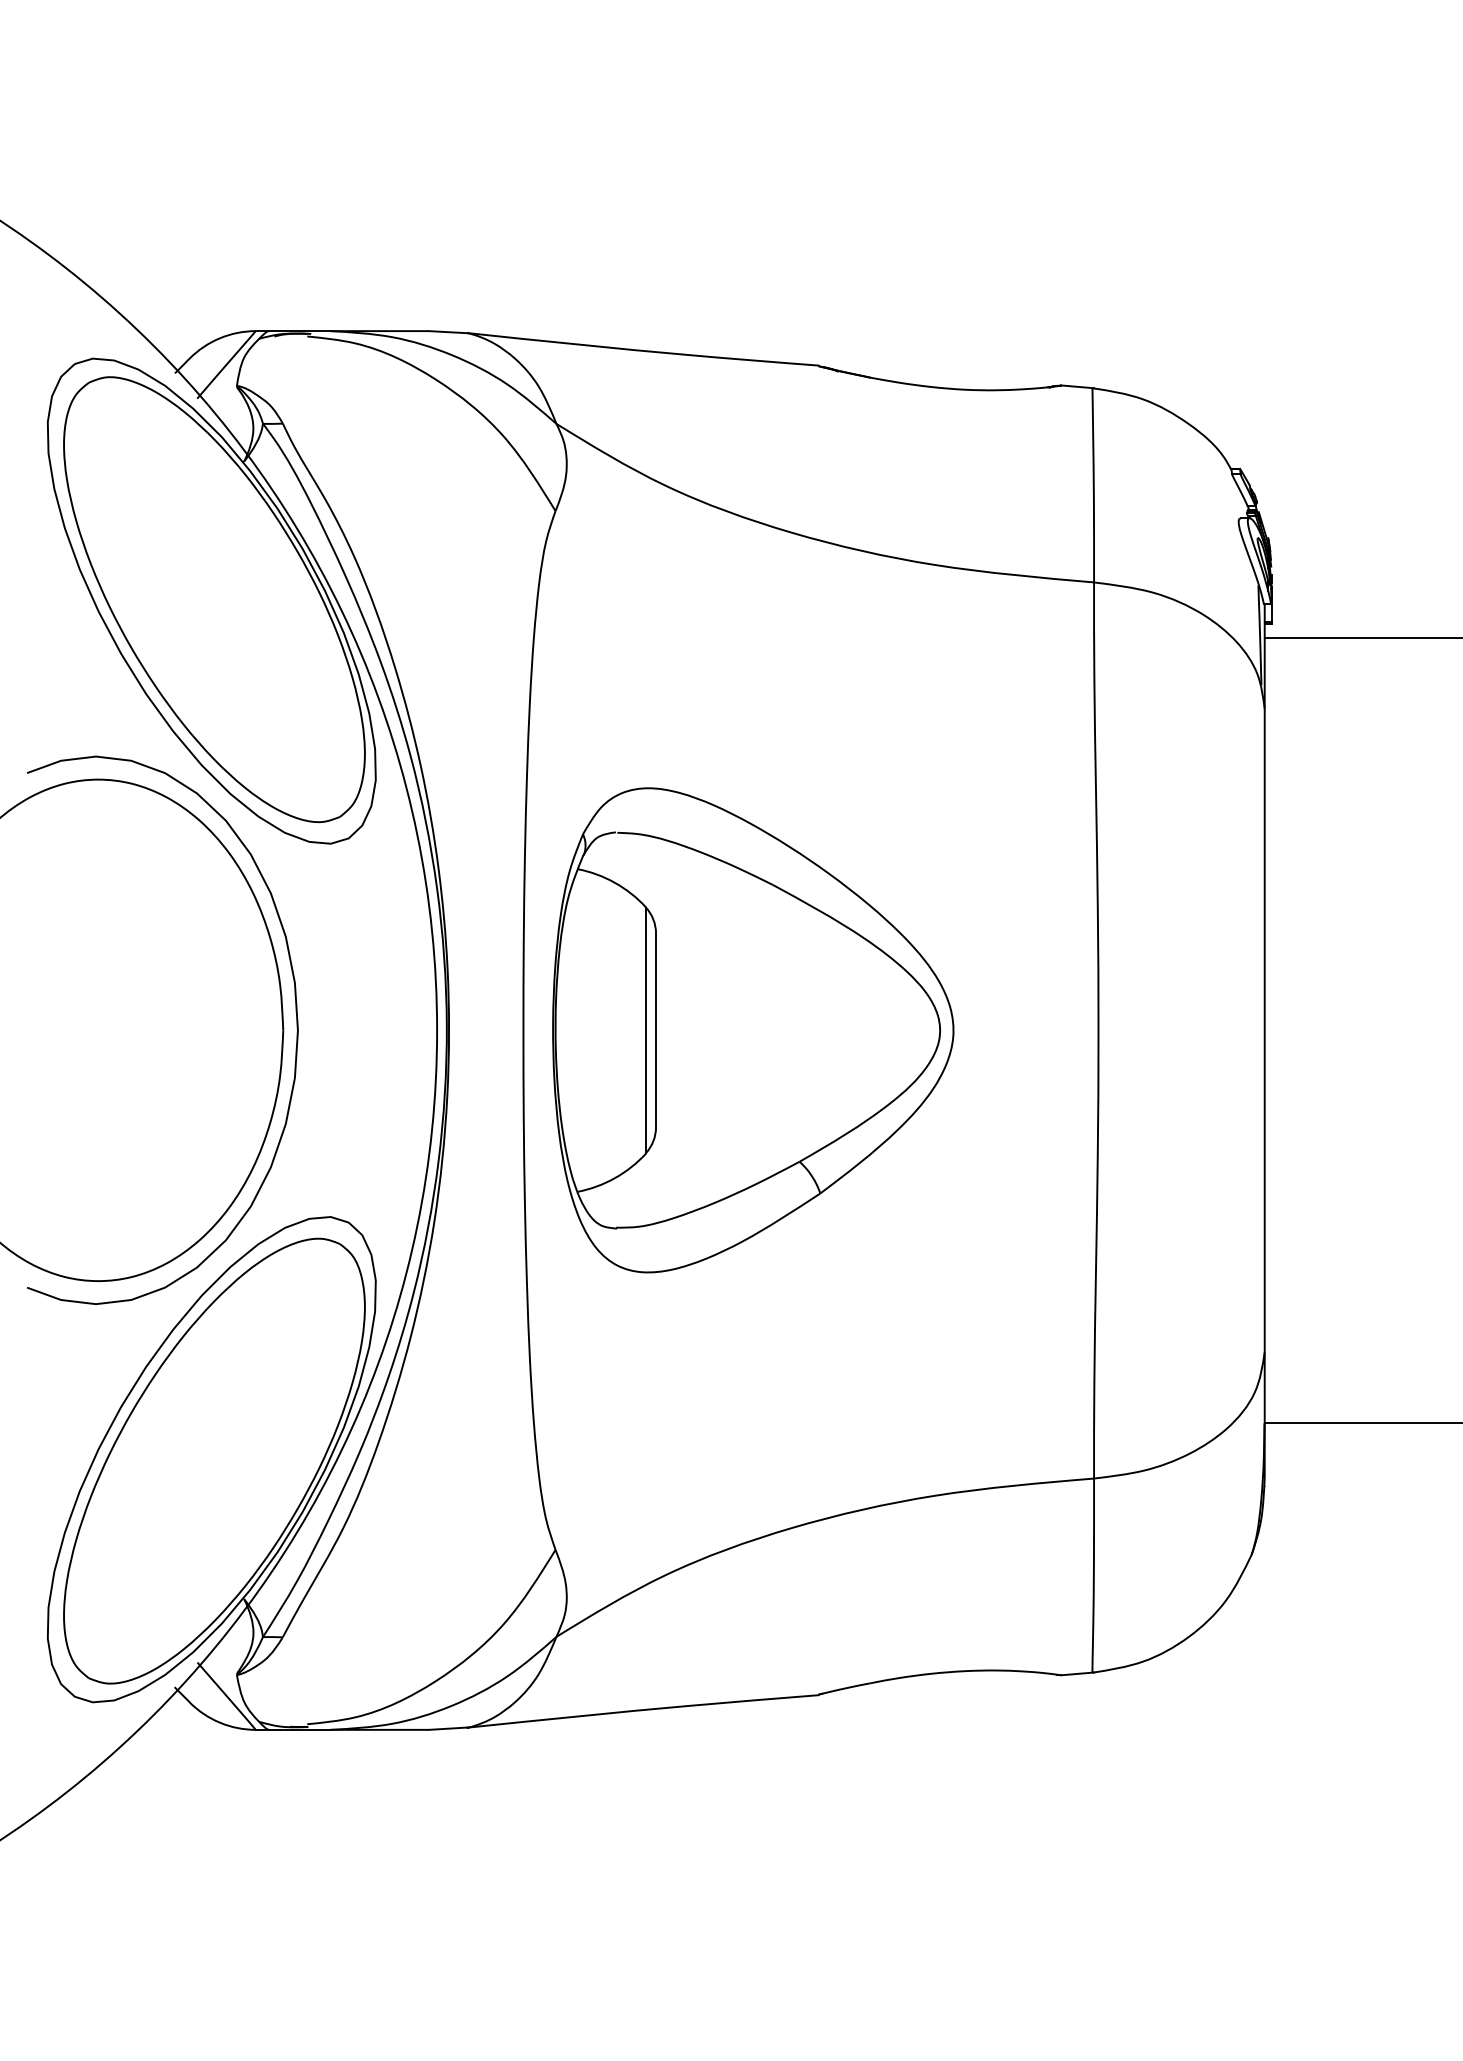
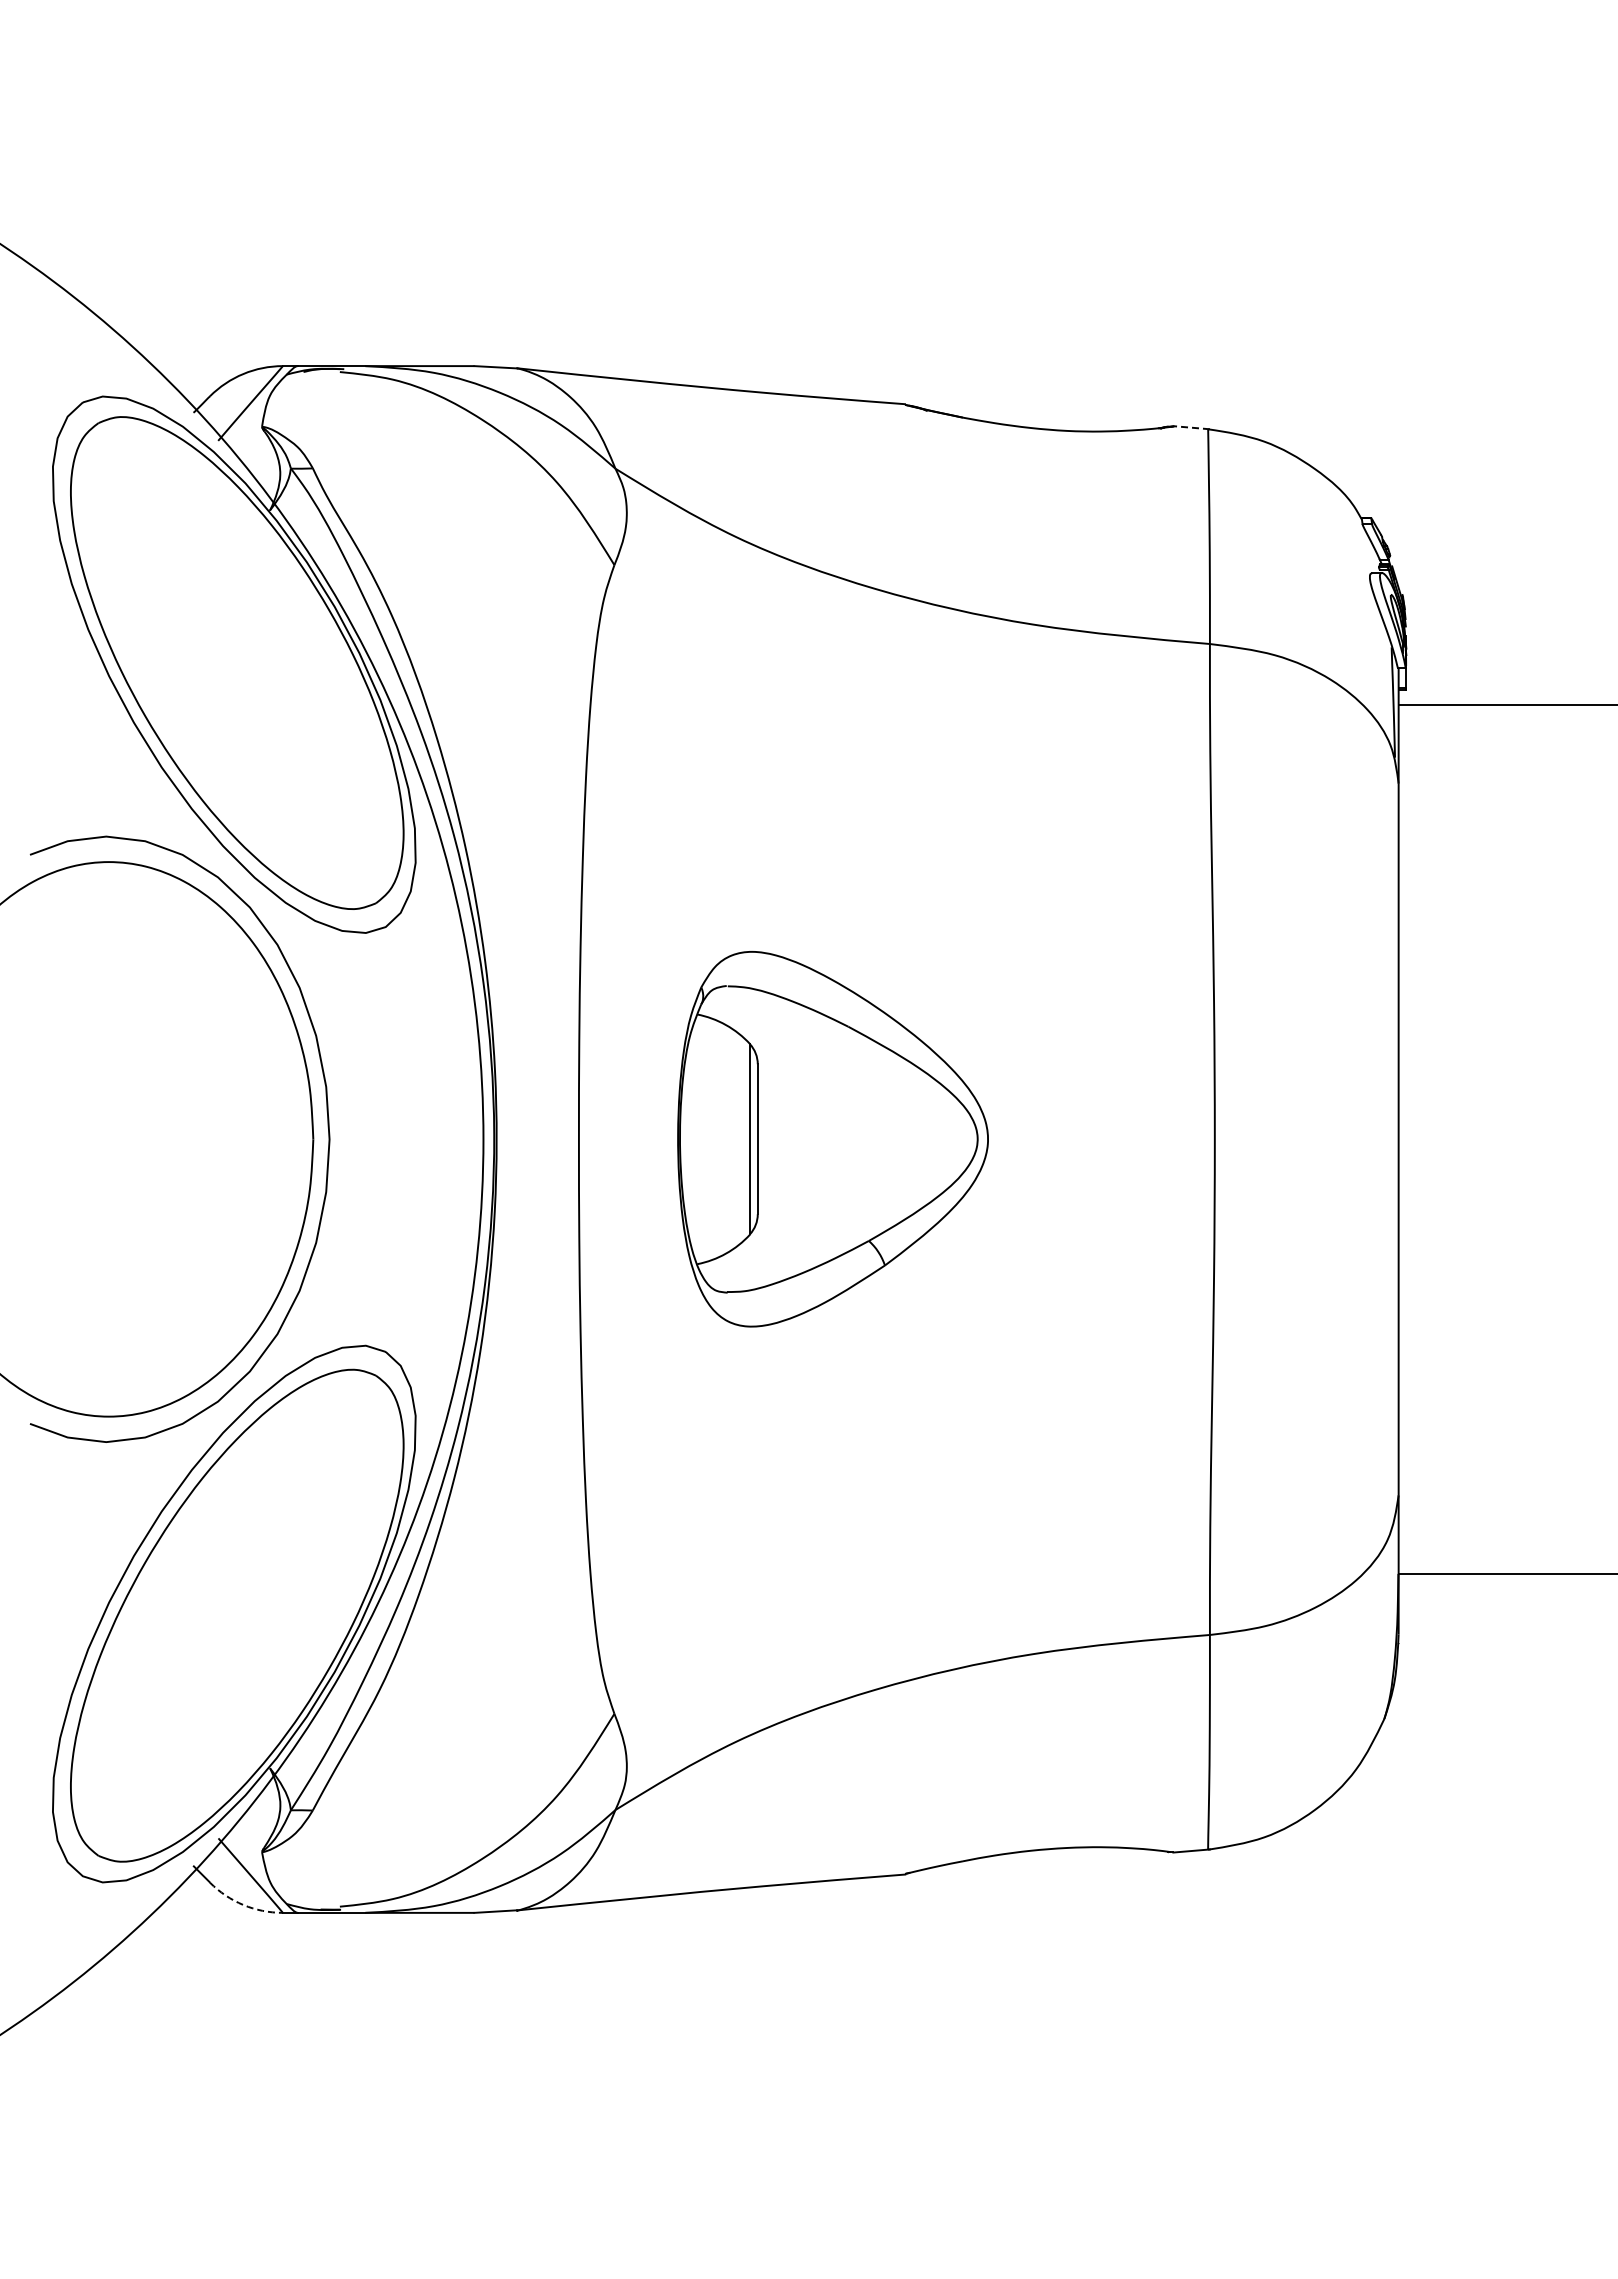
line: (1077, 386) -> (1191, 427), solid -> dashed
part: (752, 1029) -> (832, 1138), size x0.7
arc: (220, 1723) -> (243, 1905), solid -> dashed

